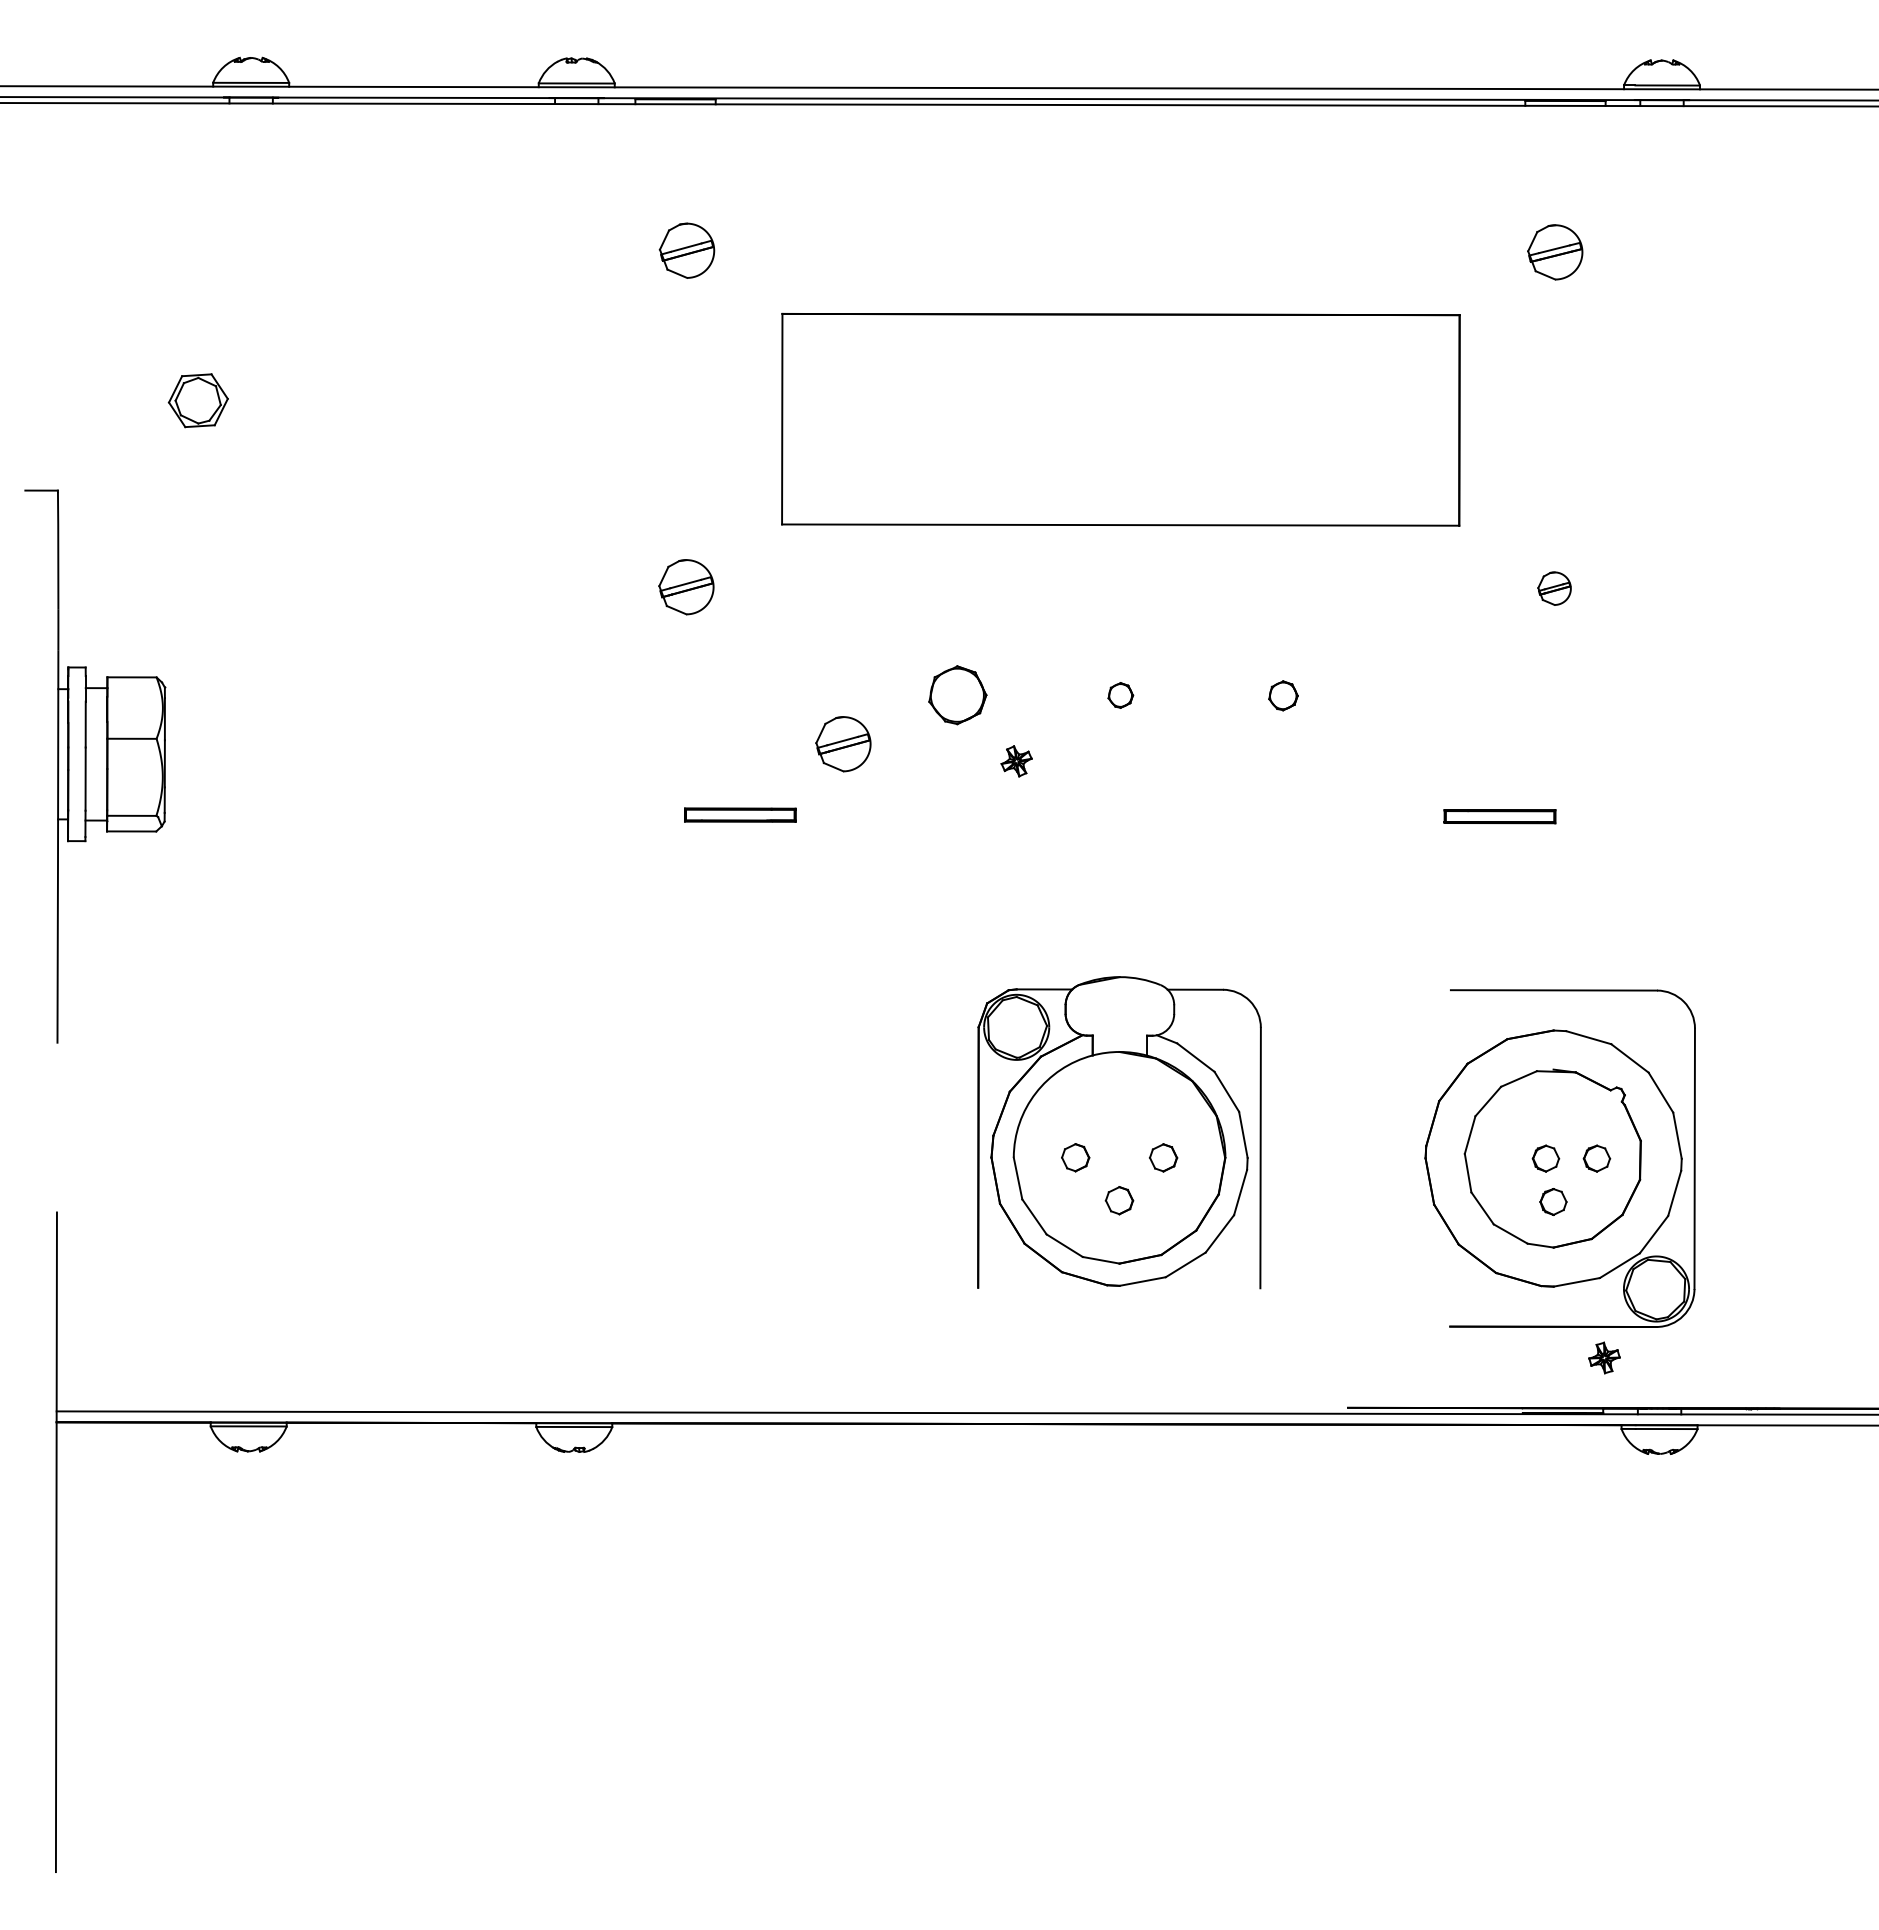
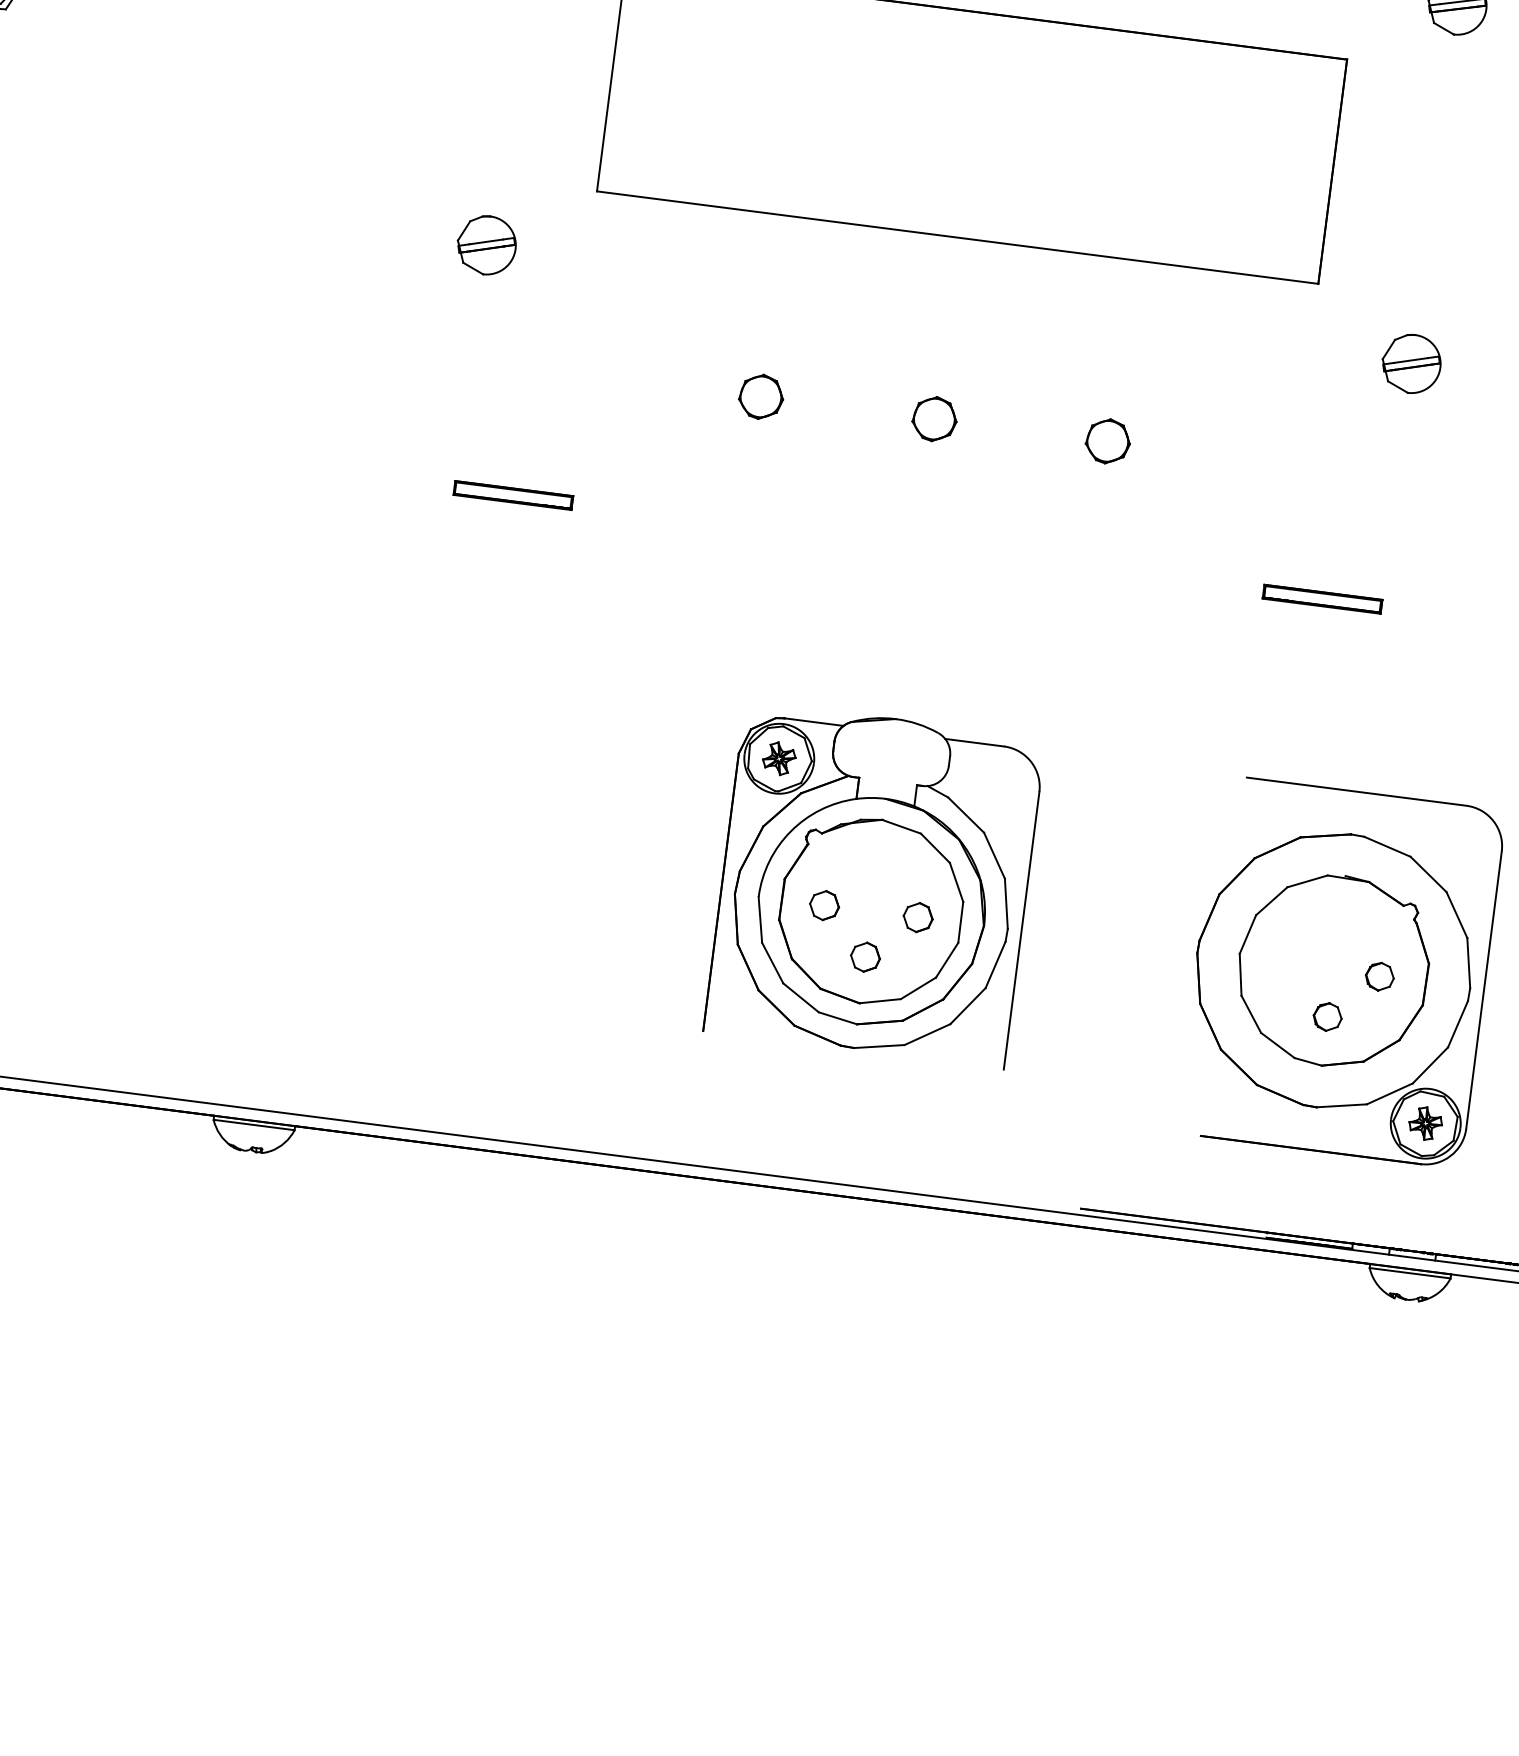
part: (1554, 588) -> (1411, 363), size x1.67
part: (957, 694) -> (761, 396), size x0.71
part: (1120, 695) -> (934, 419), size x1.67
part: (1283, 695) -> (1108, 441), size x1.43
part: (843, 744) -> (632, 434), removed
part: (1016, 761) -> (779, 758), moved
part: (1119, 1157) -> (871, 911), added
part: (1545, 1158) -> (1325, 969), removed
part: (1604, 1357) -> (1425, 1123), moved

